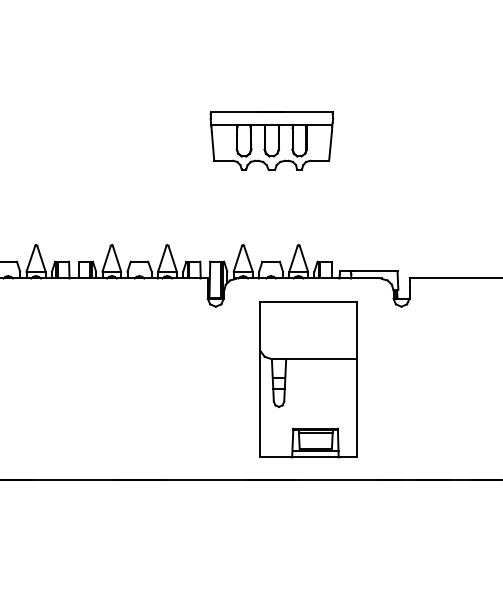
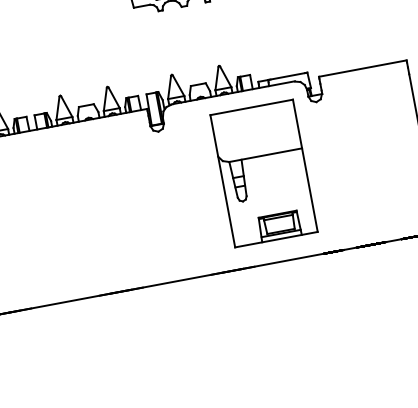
part: (308, 379) -> (263, 173), moved

